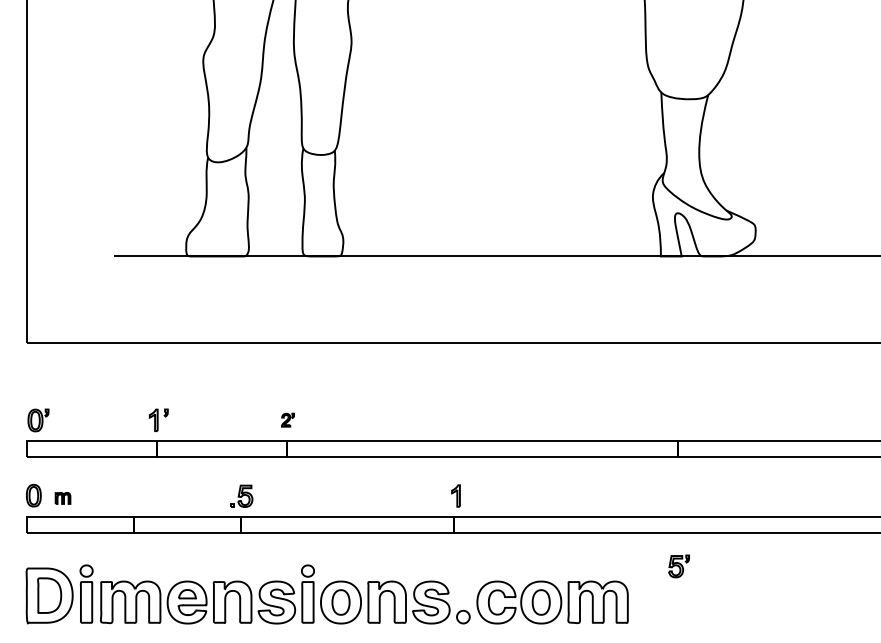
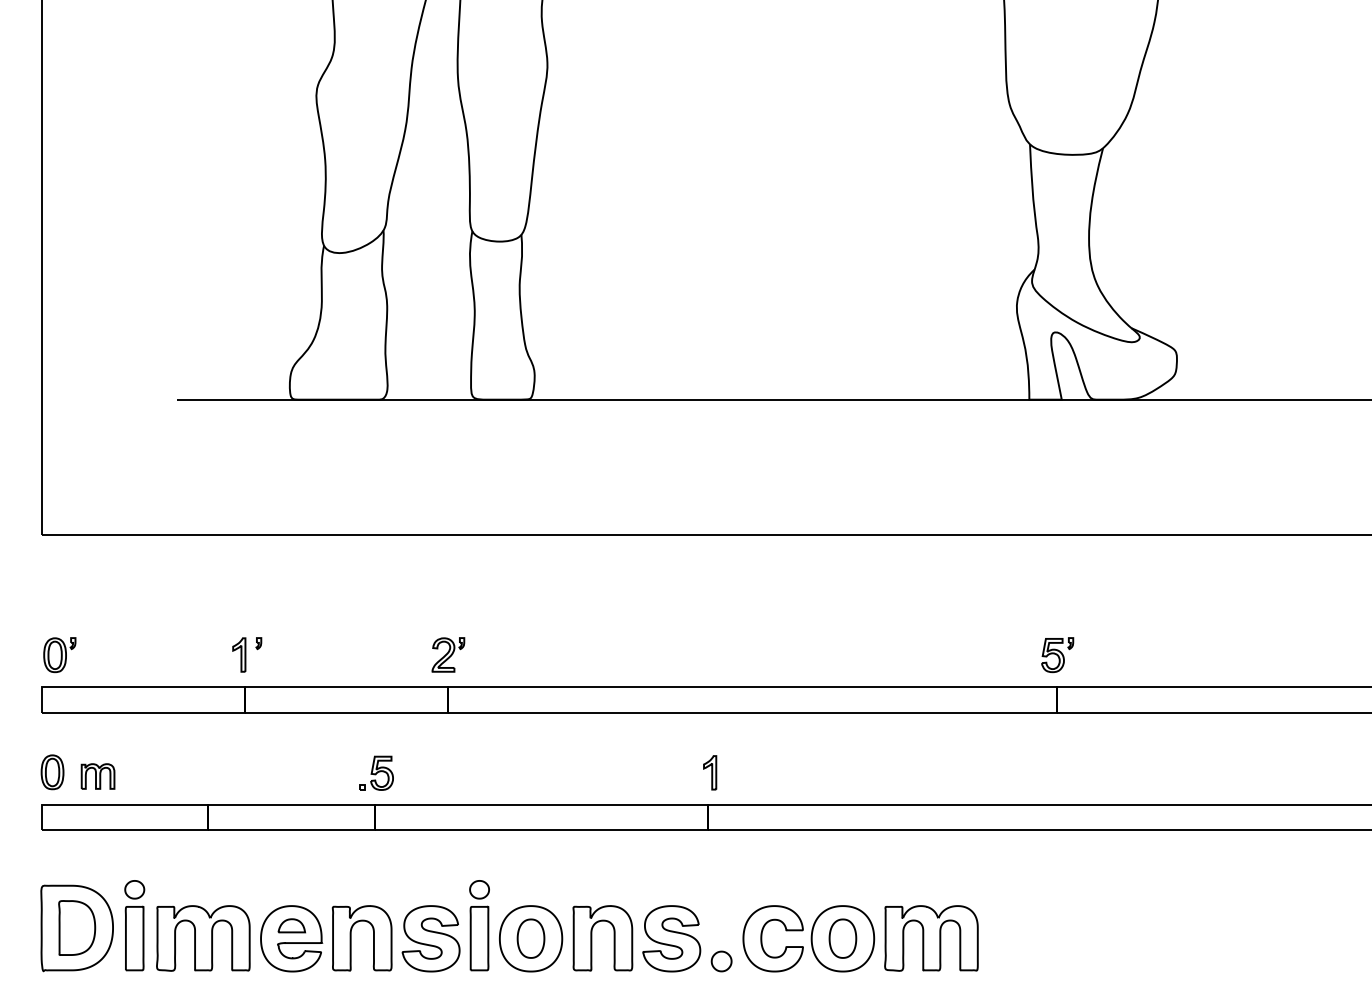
part: (287, 419) -> (447, 653), size x1.67
part: (62, 498) -> (97, 776), size x1.43
part: (678, 566) -> (1056, 655), moved

